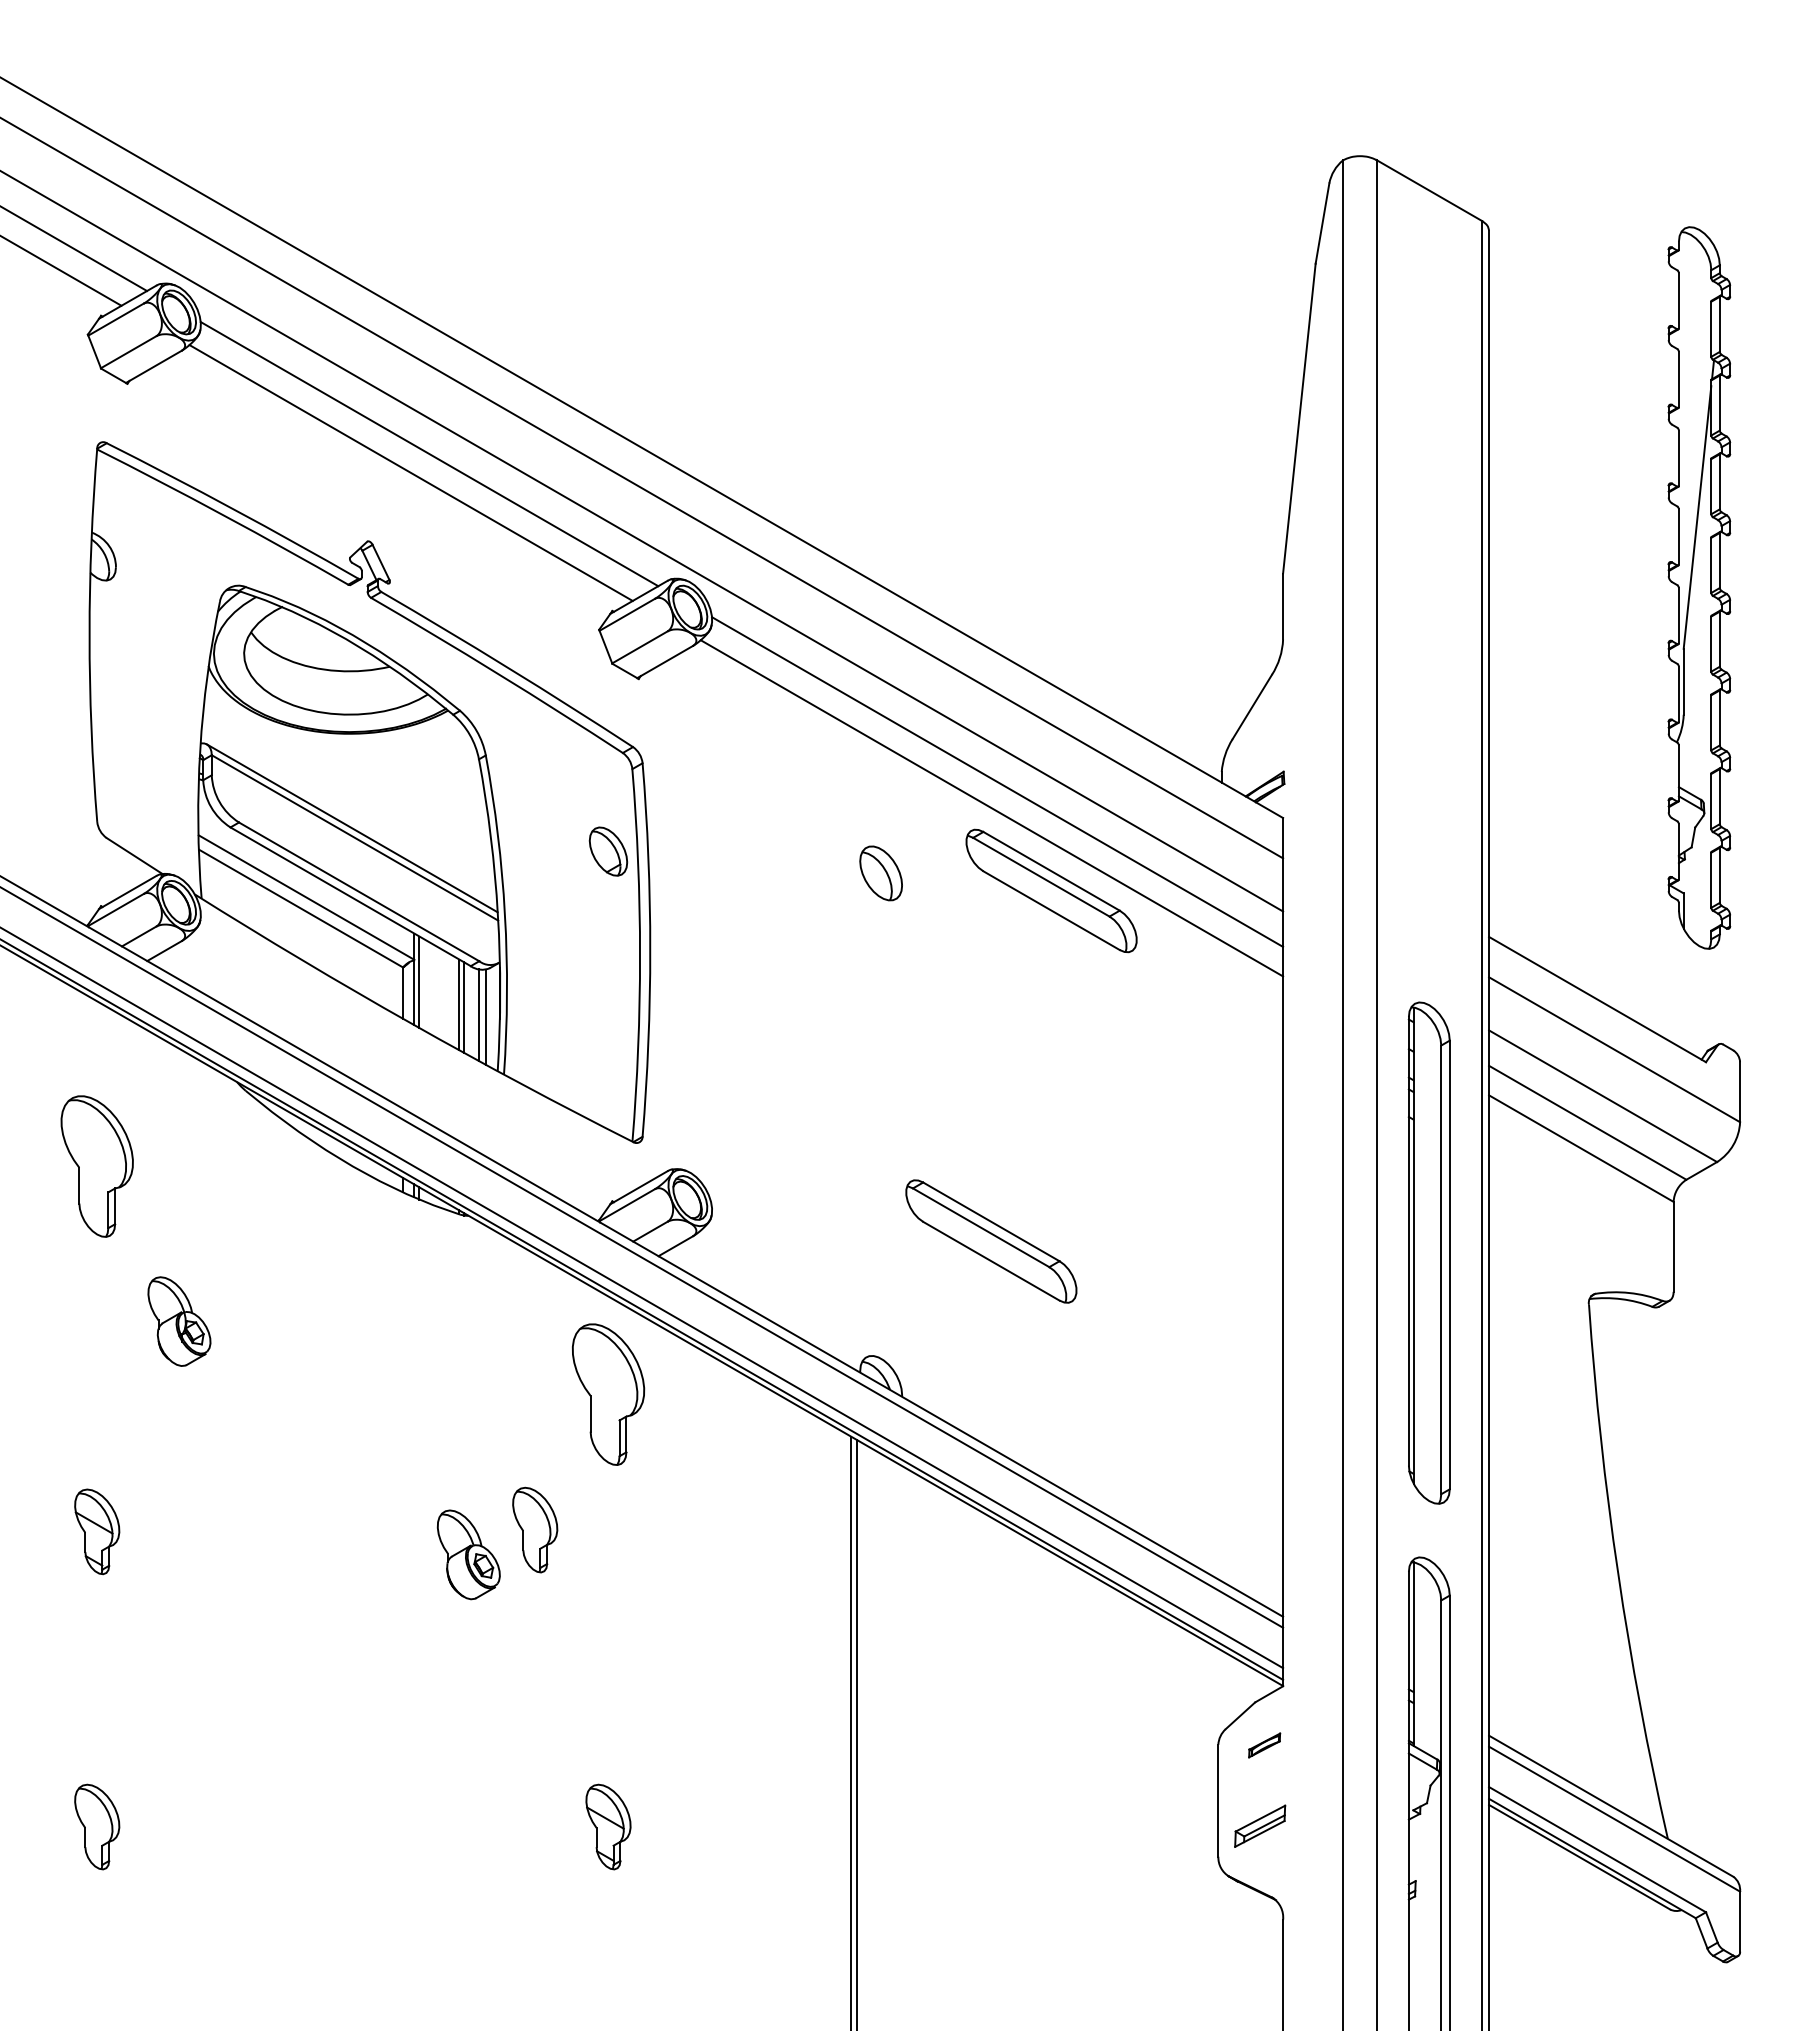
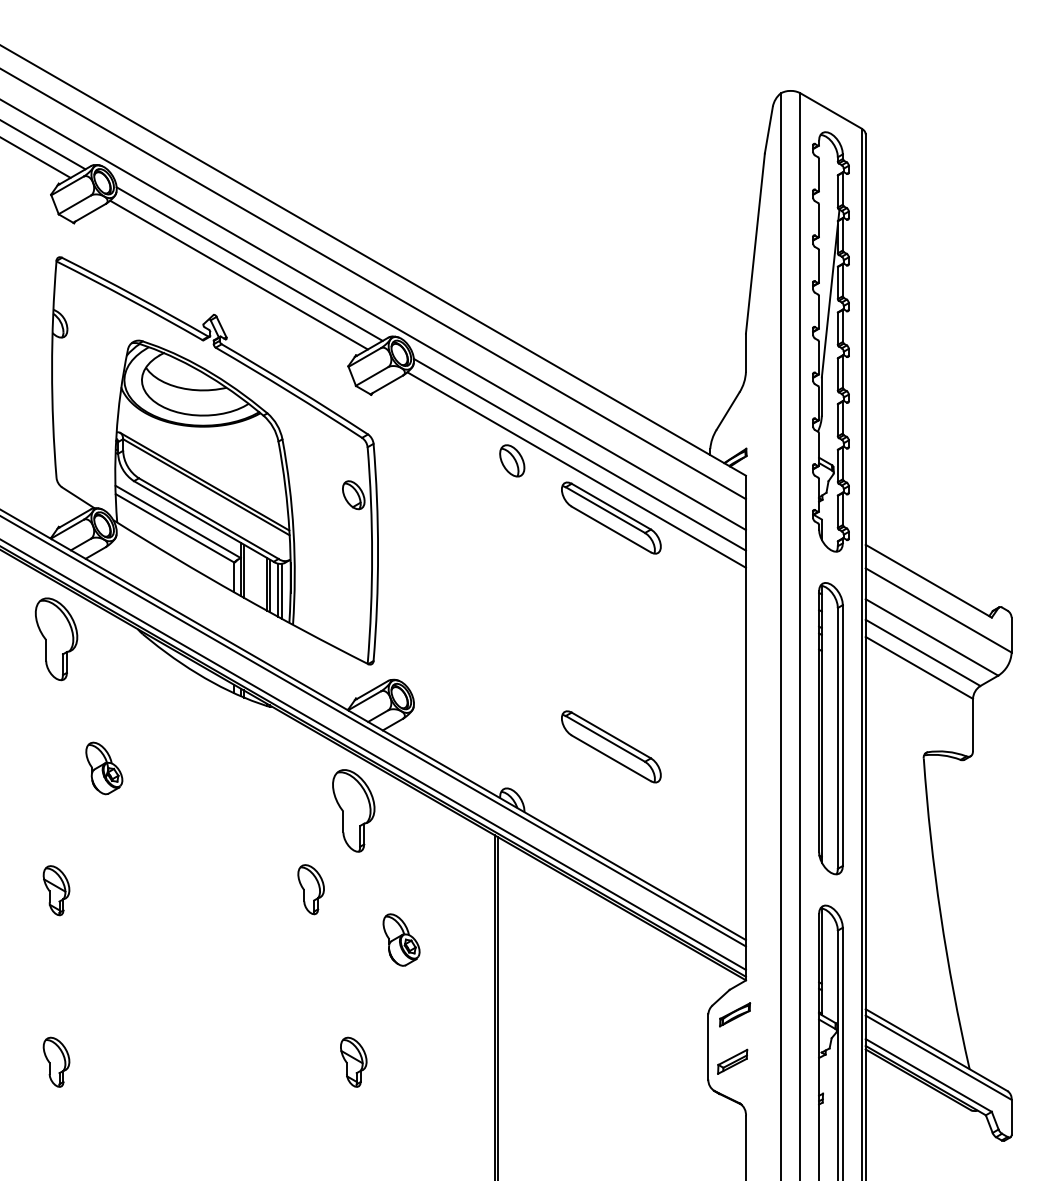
part: (1698, 587) -> (830, 341), moved
part: (881, 872) -> (512, 460), moved
part: (97, 1166) -> (56, 639), moved
part: (991, 1240) -> (611, 746), moved
part: (468, 1553) -> (401, 939), moved
part: (1265, 1744) -> (735, 1014), size x1.67

